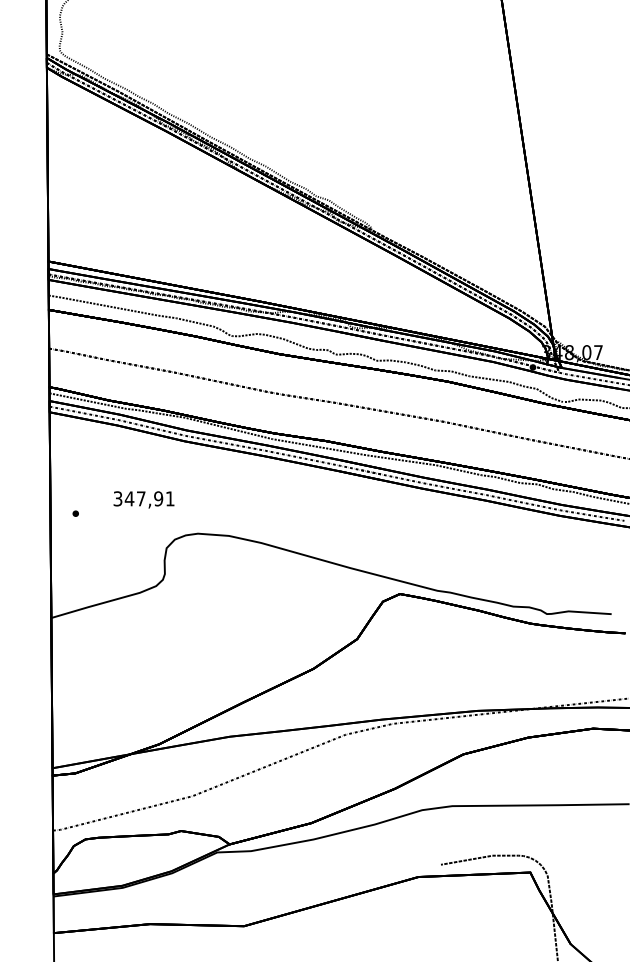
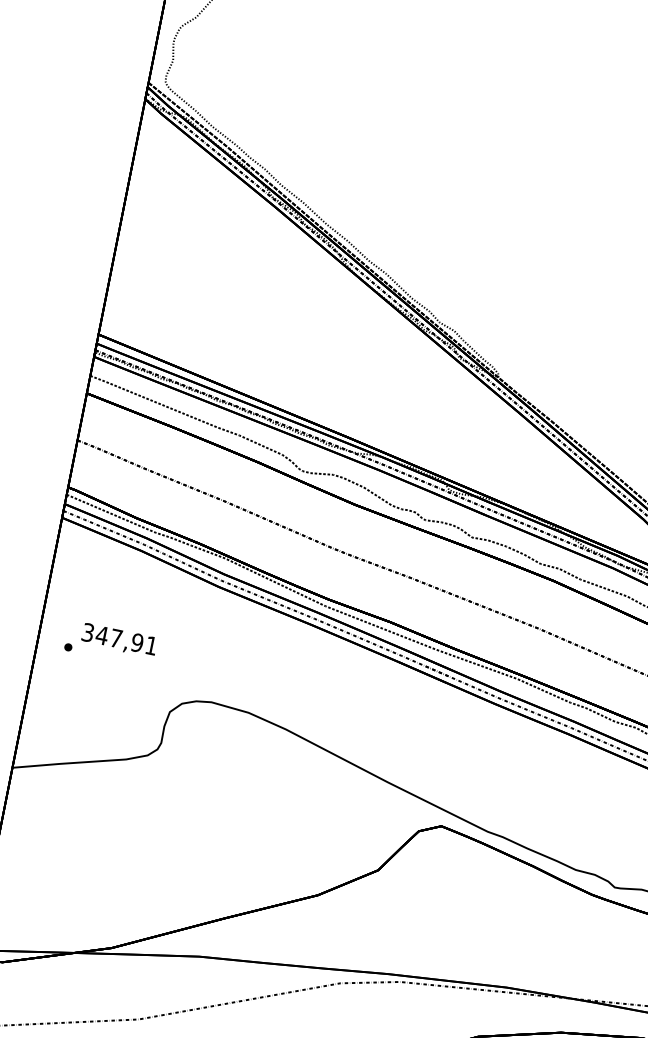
text: (143, 499) -> (118, 639), moved

